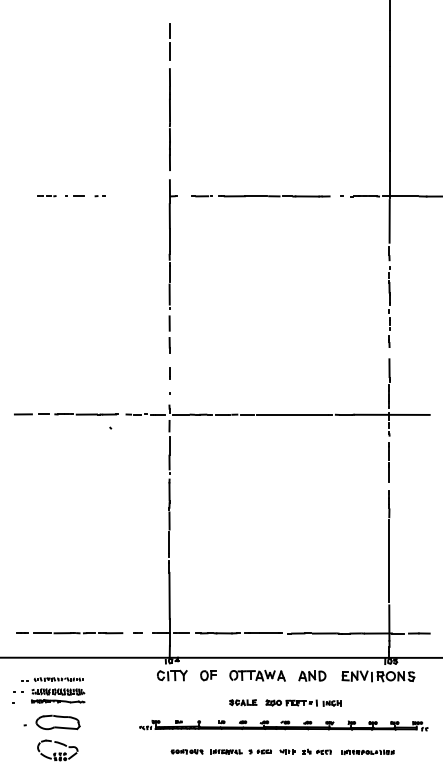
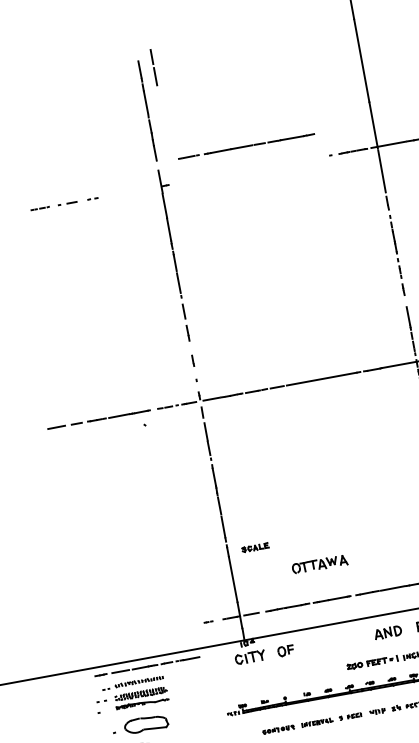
line: (169, 42) -> (153, 68), moved
line: (260, 196) -> (246, 146), moved
line: (69, 633) -> (147, 667), moved
part: (257, 675) -> (319, 564), moved
part: (243, 702) -> (255, 547), moved

